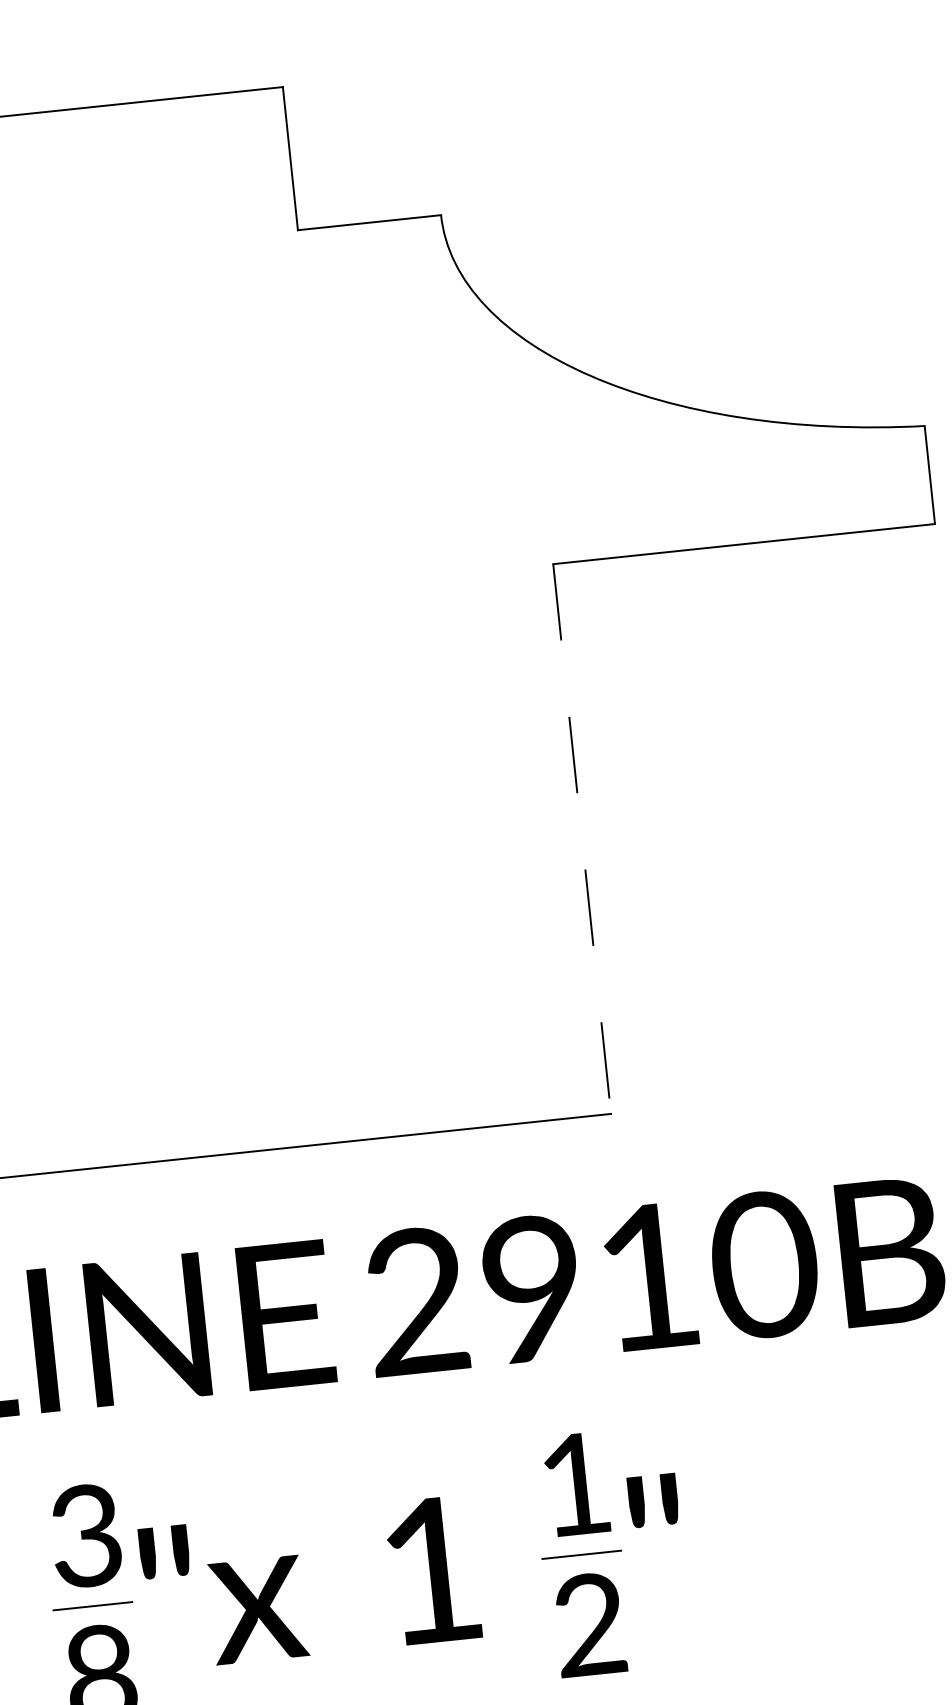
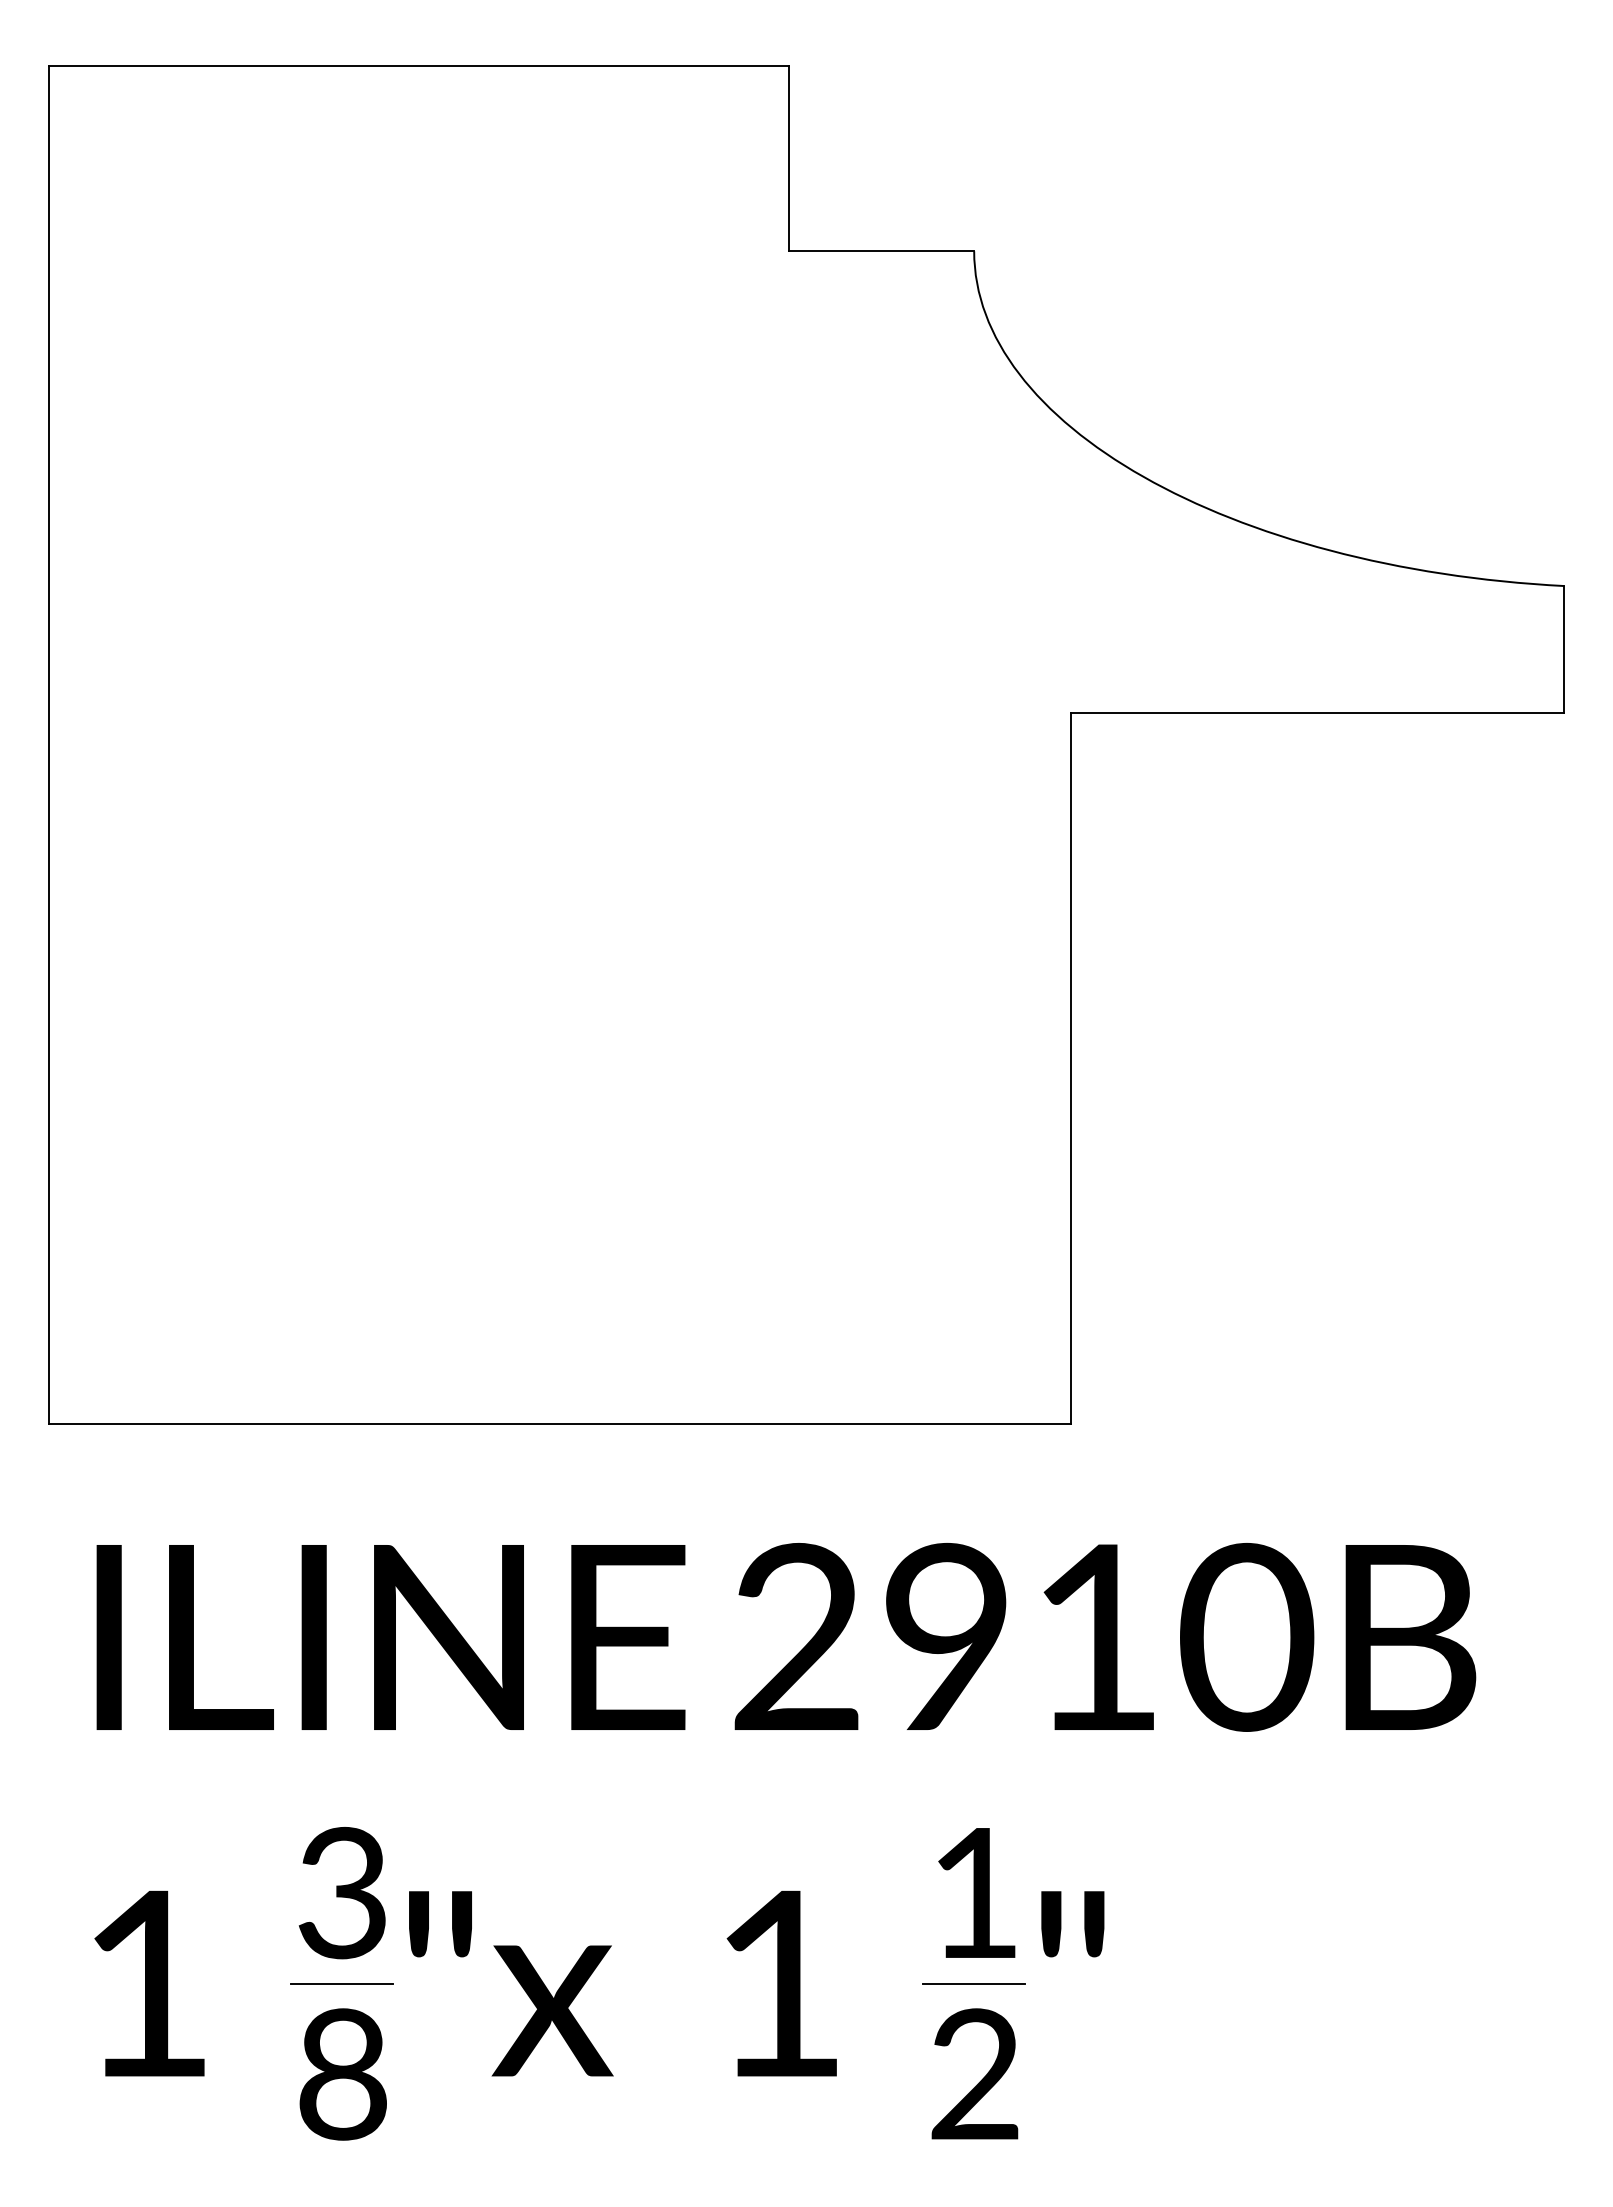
line: (581, 839) -> (1070, 1068), dashed -> solid

